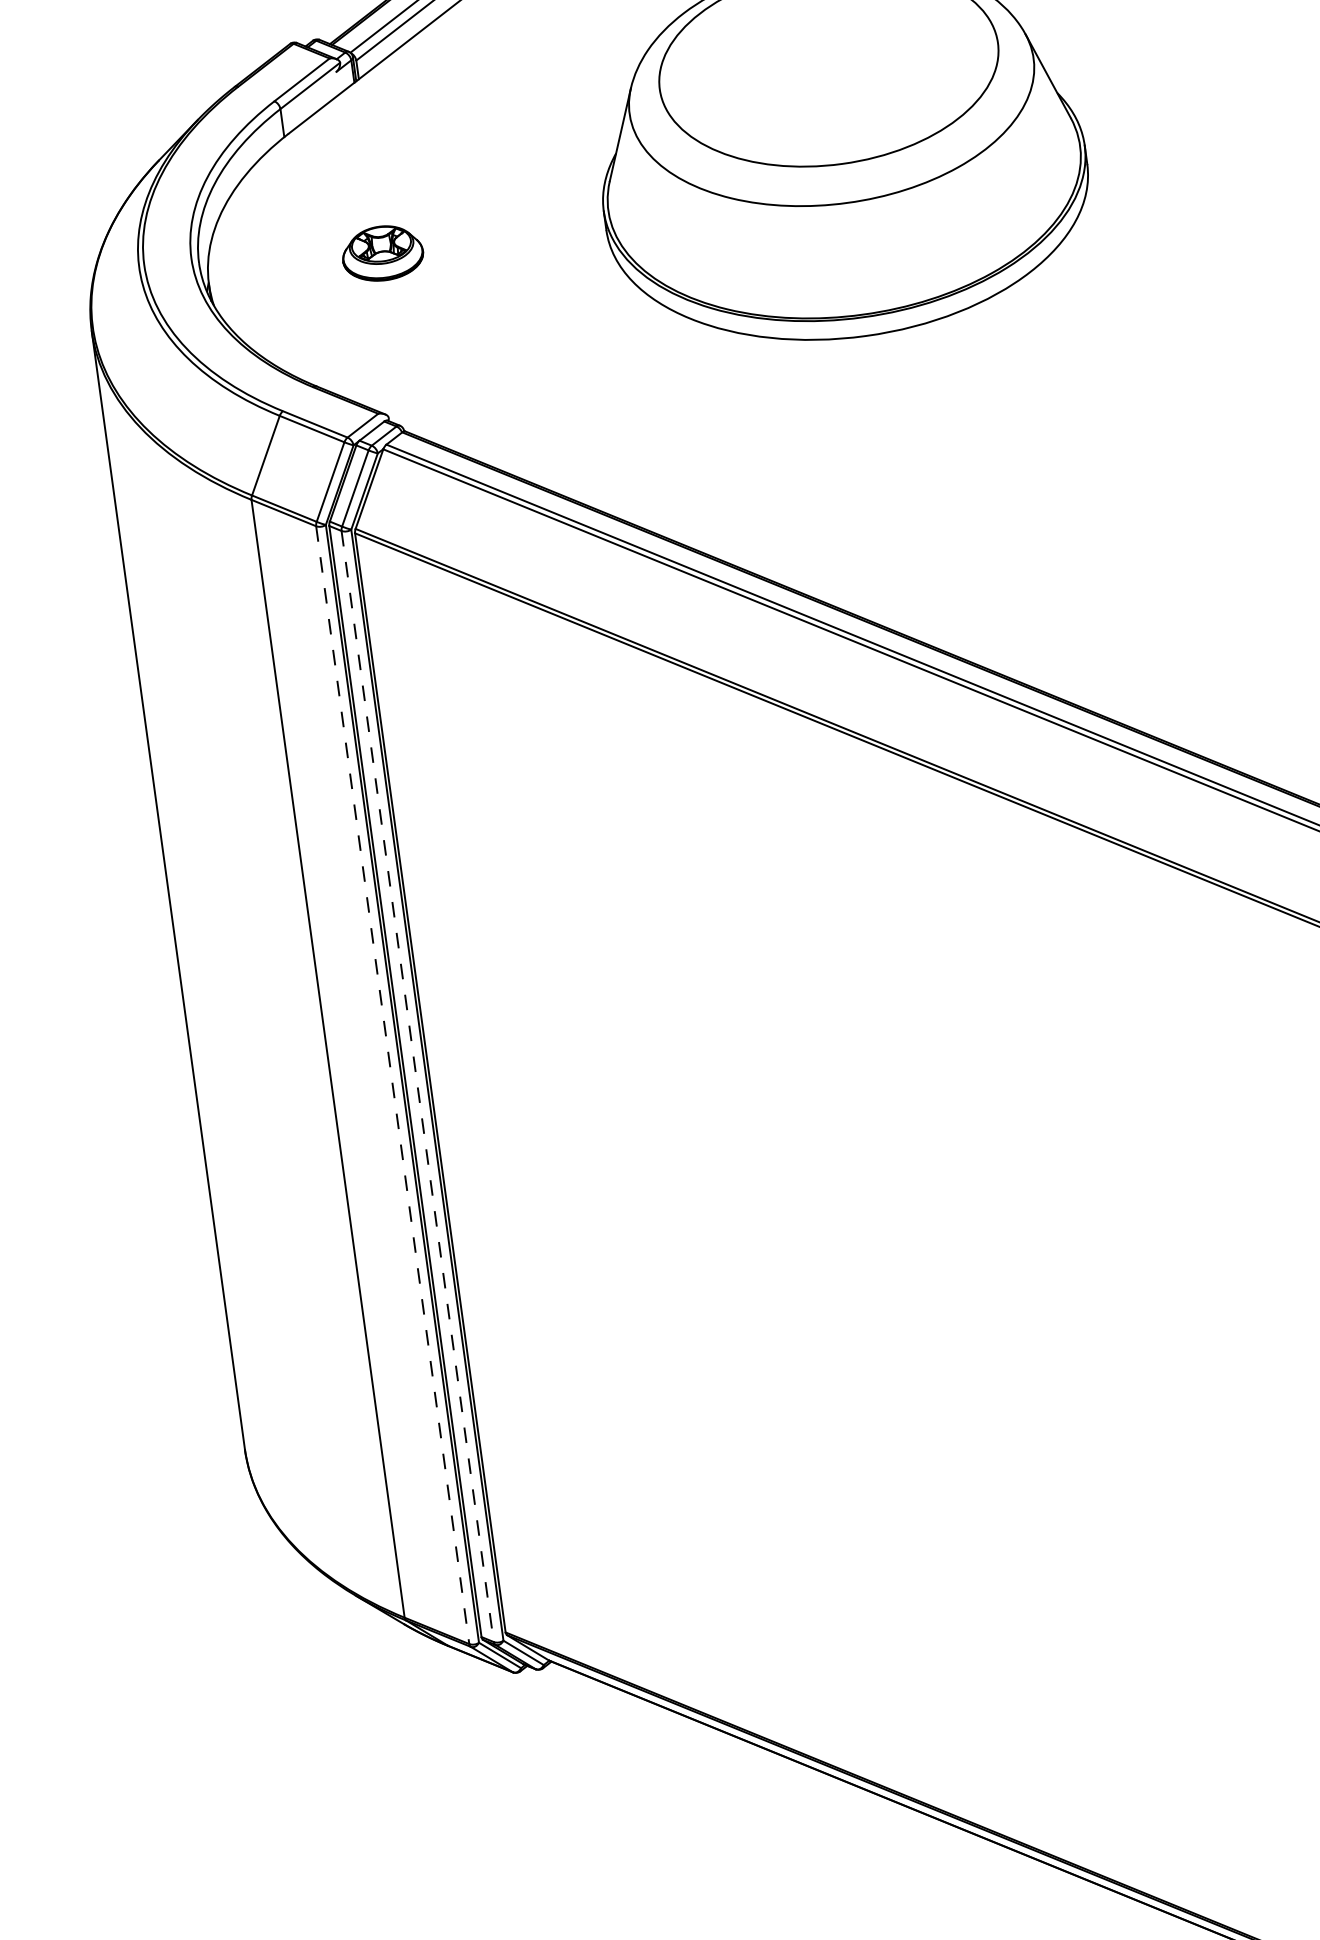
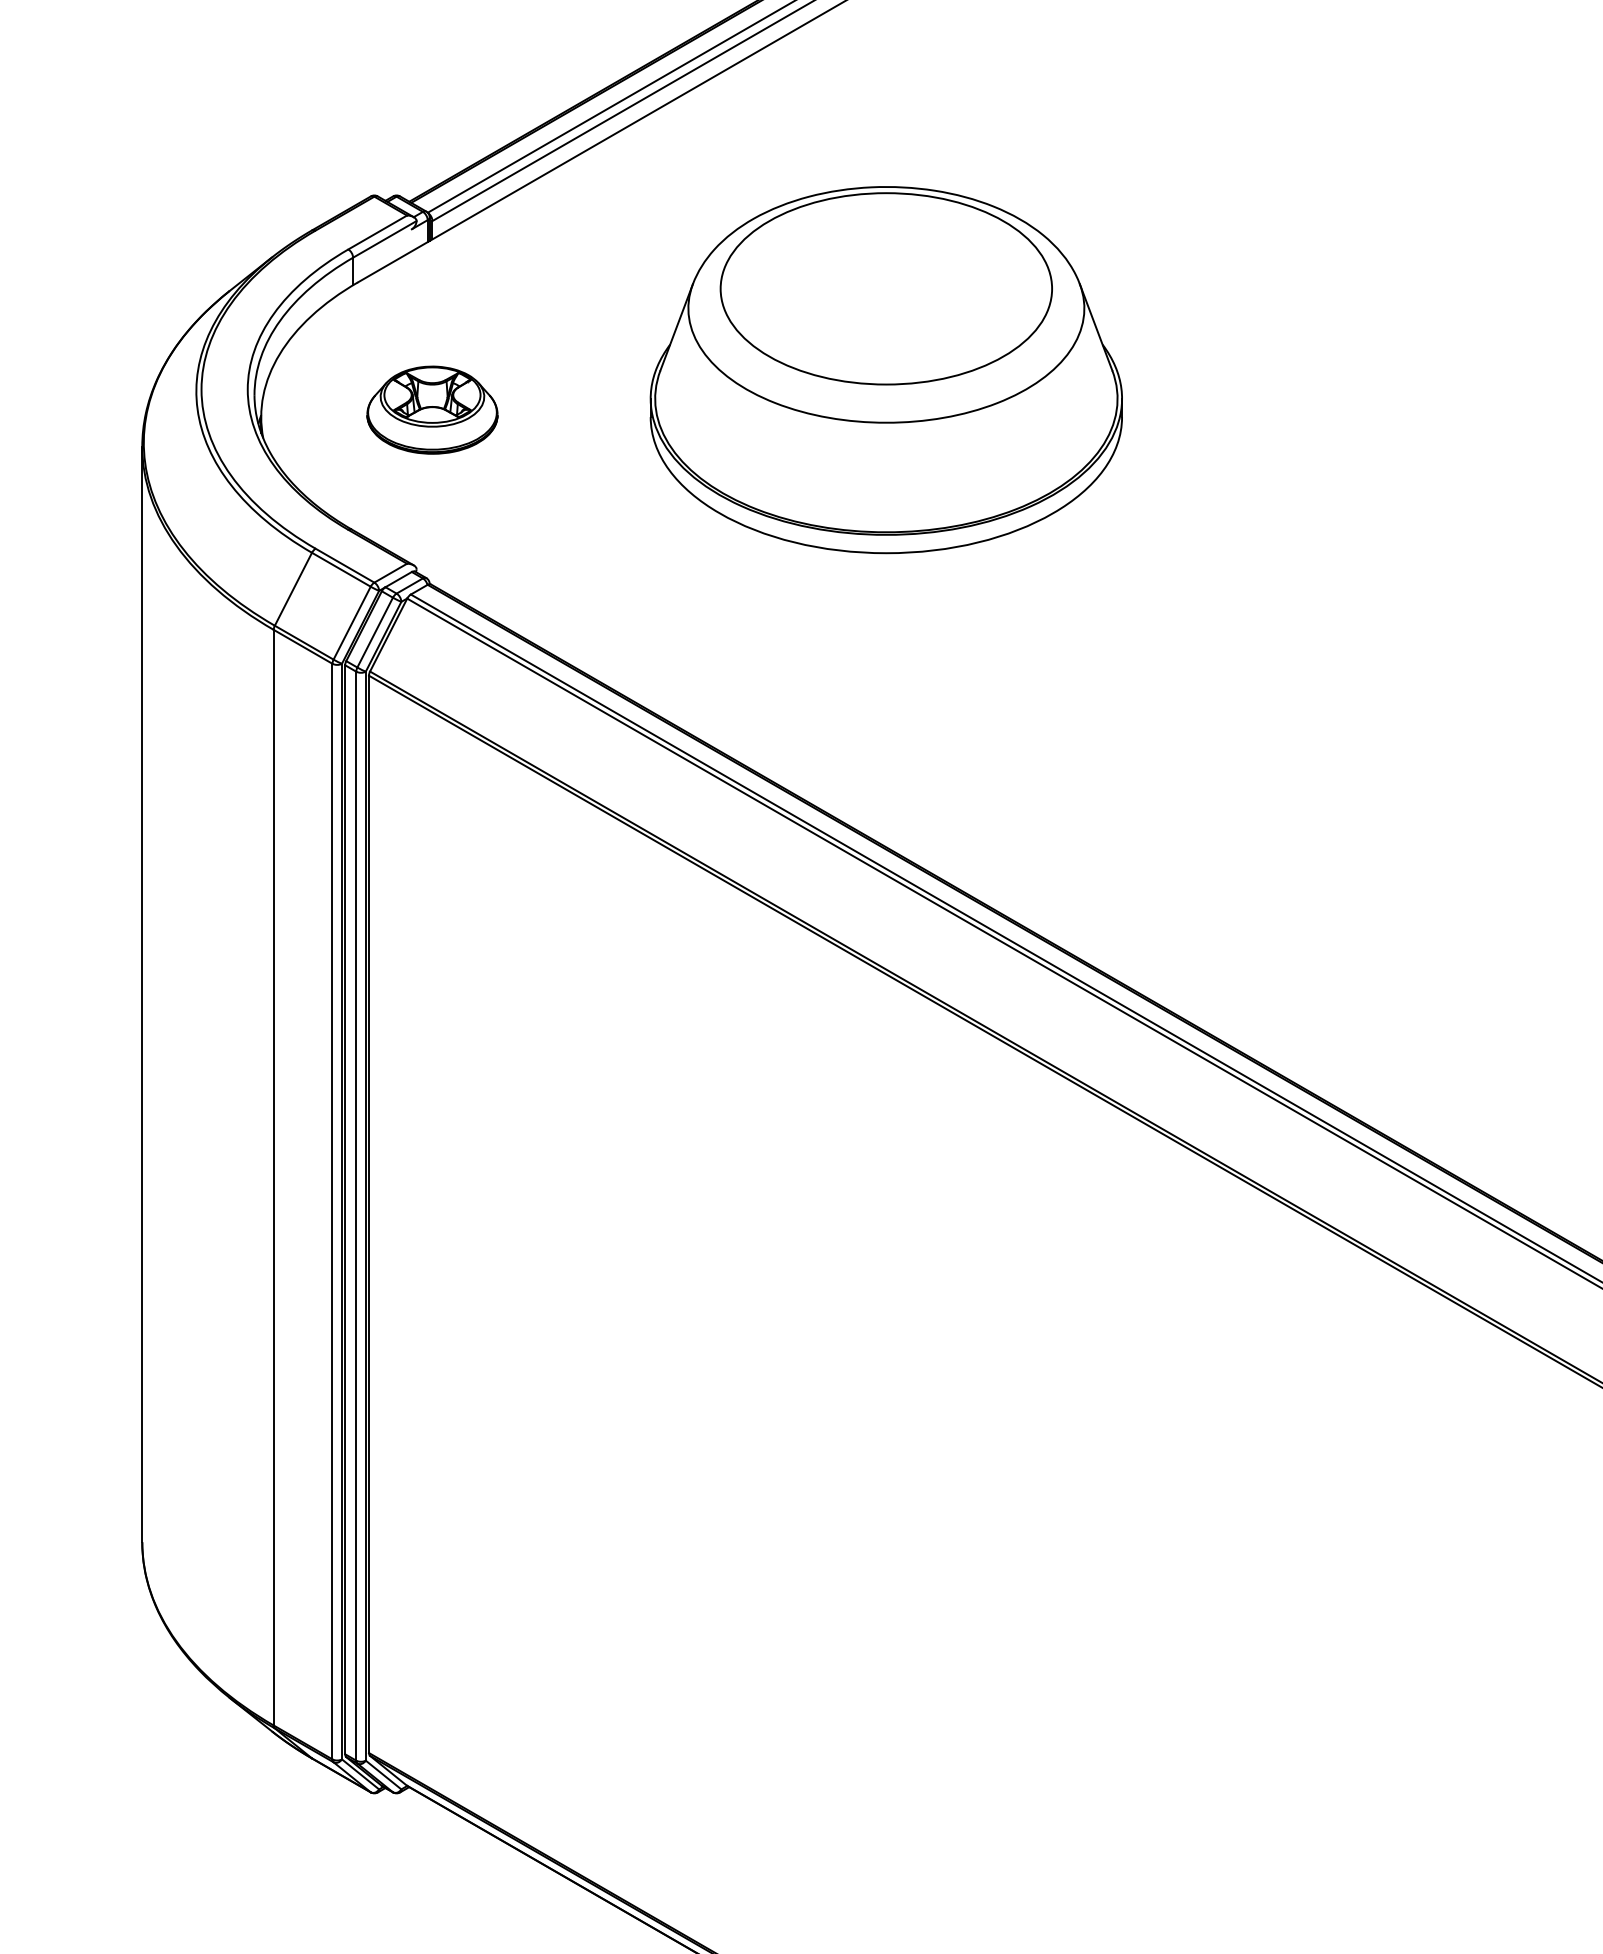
part: (382, 252) -> (432, 409), size x1.67
line: (392, 1085) -> (332, 1211), dashed -> solid
line: (417, 1086) -> (356, 1216), dashed -> solid

